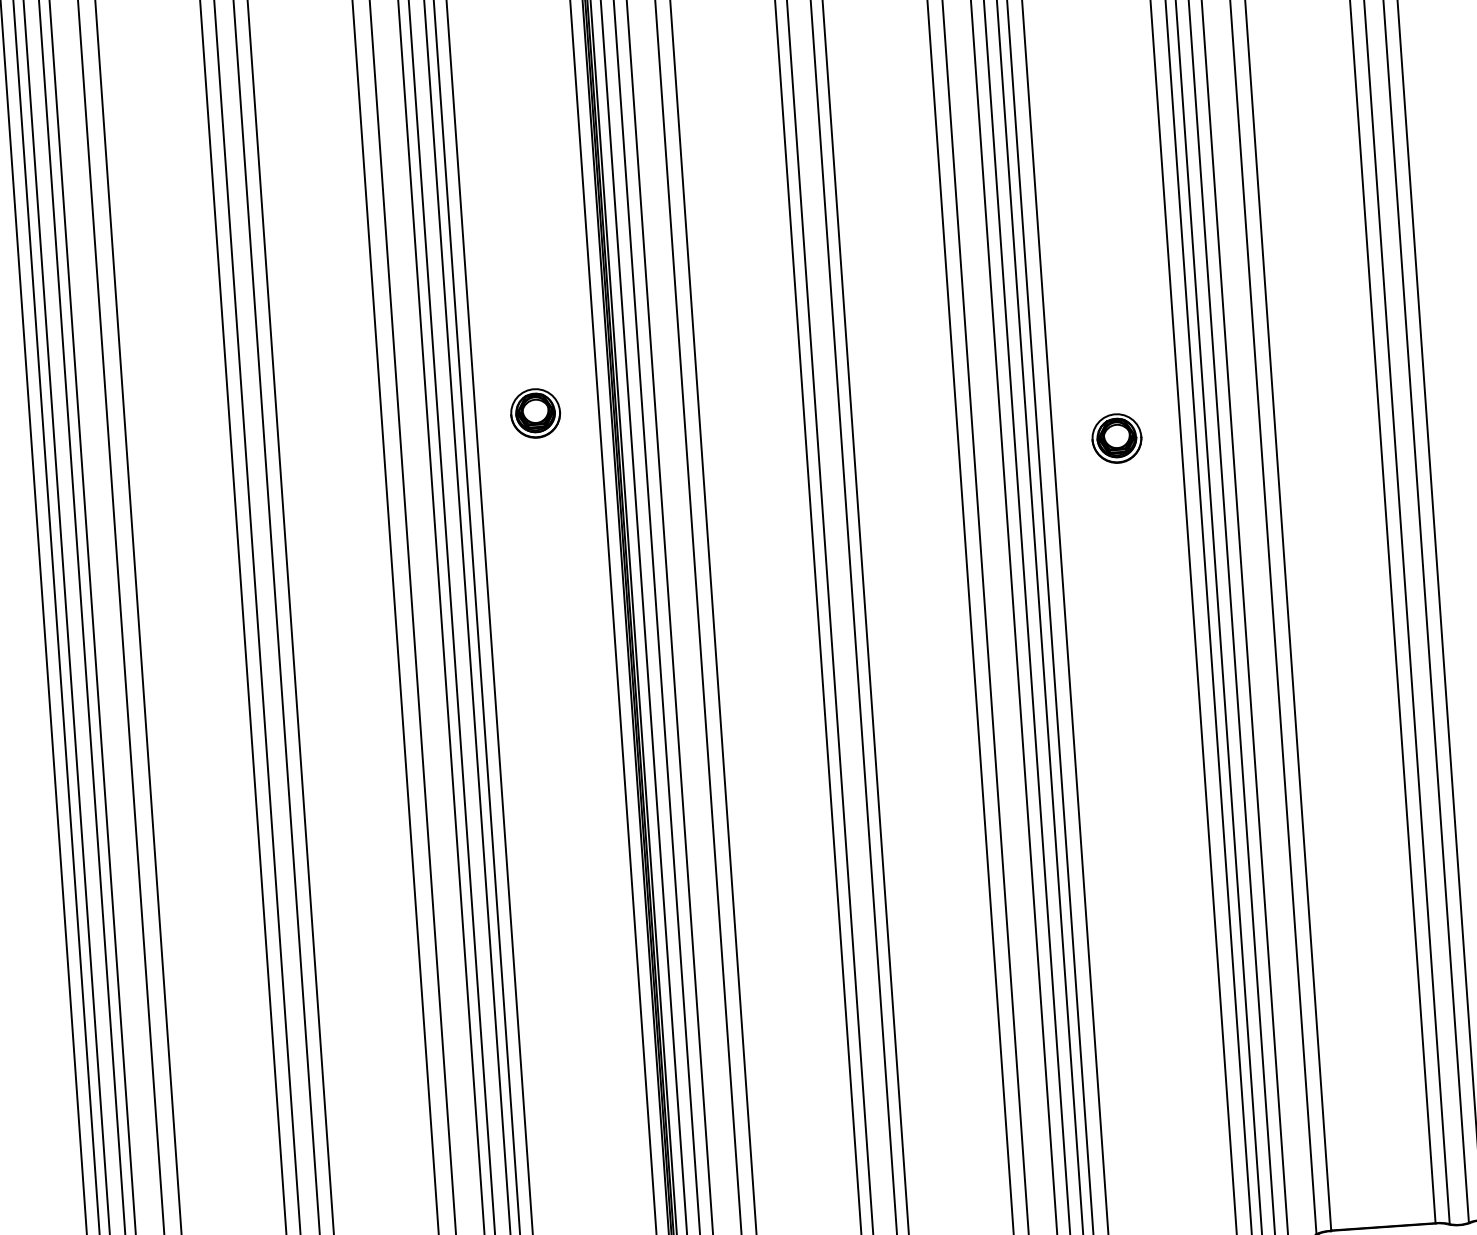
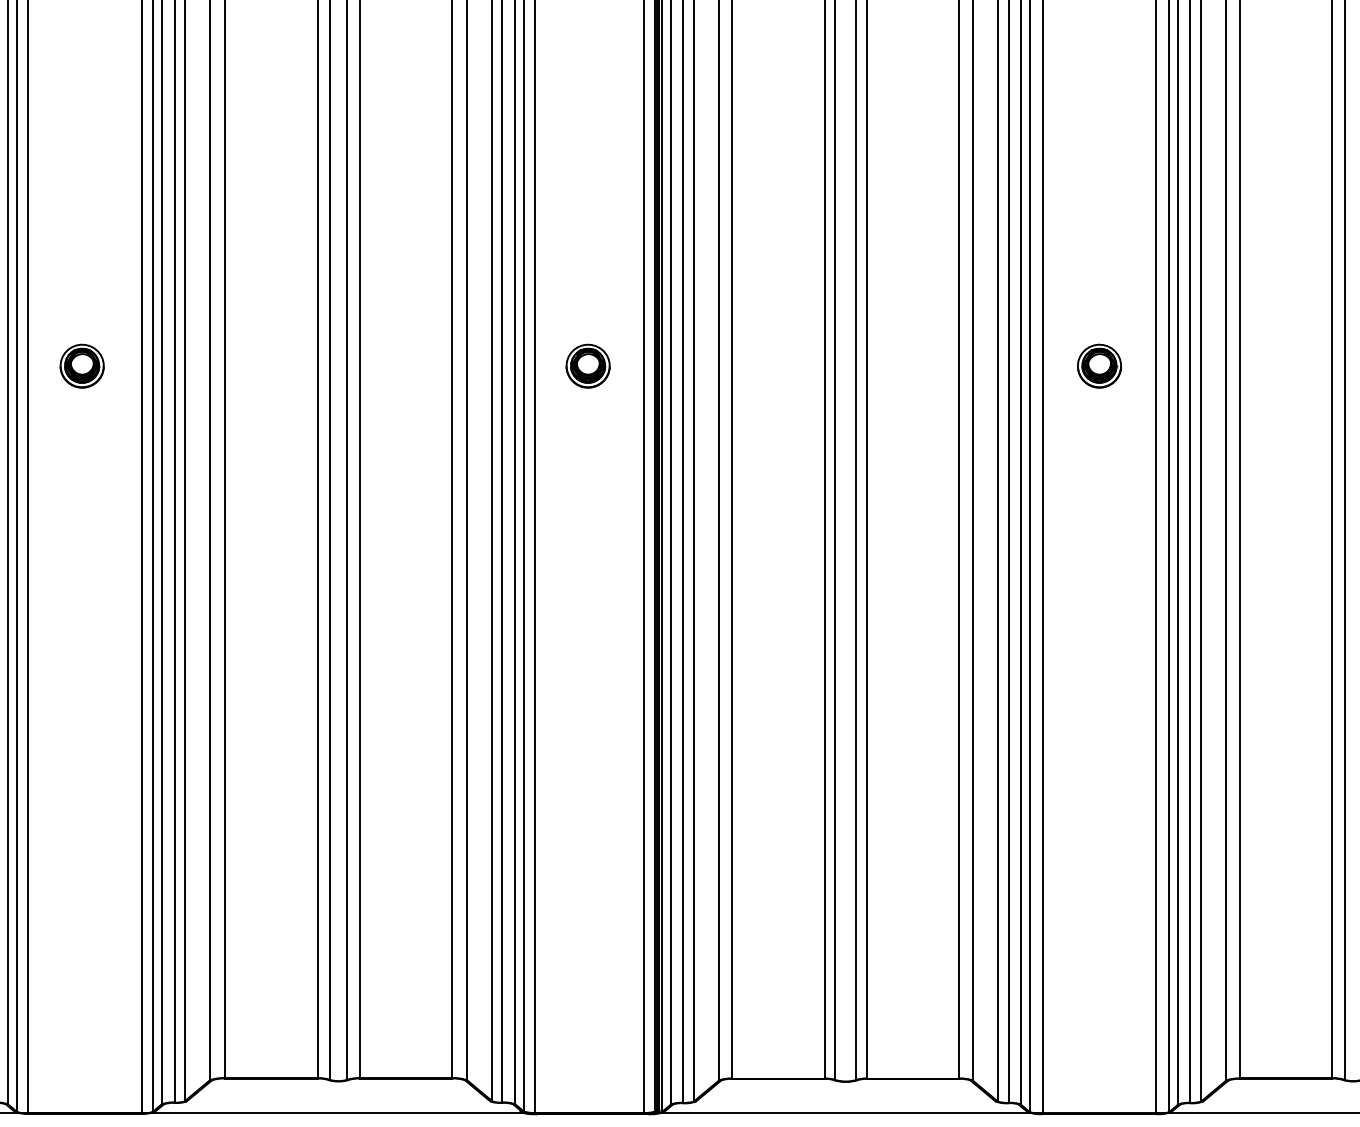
part: (534, 412) -> (587, 365), moved

